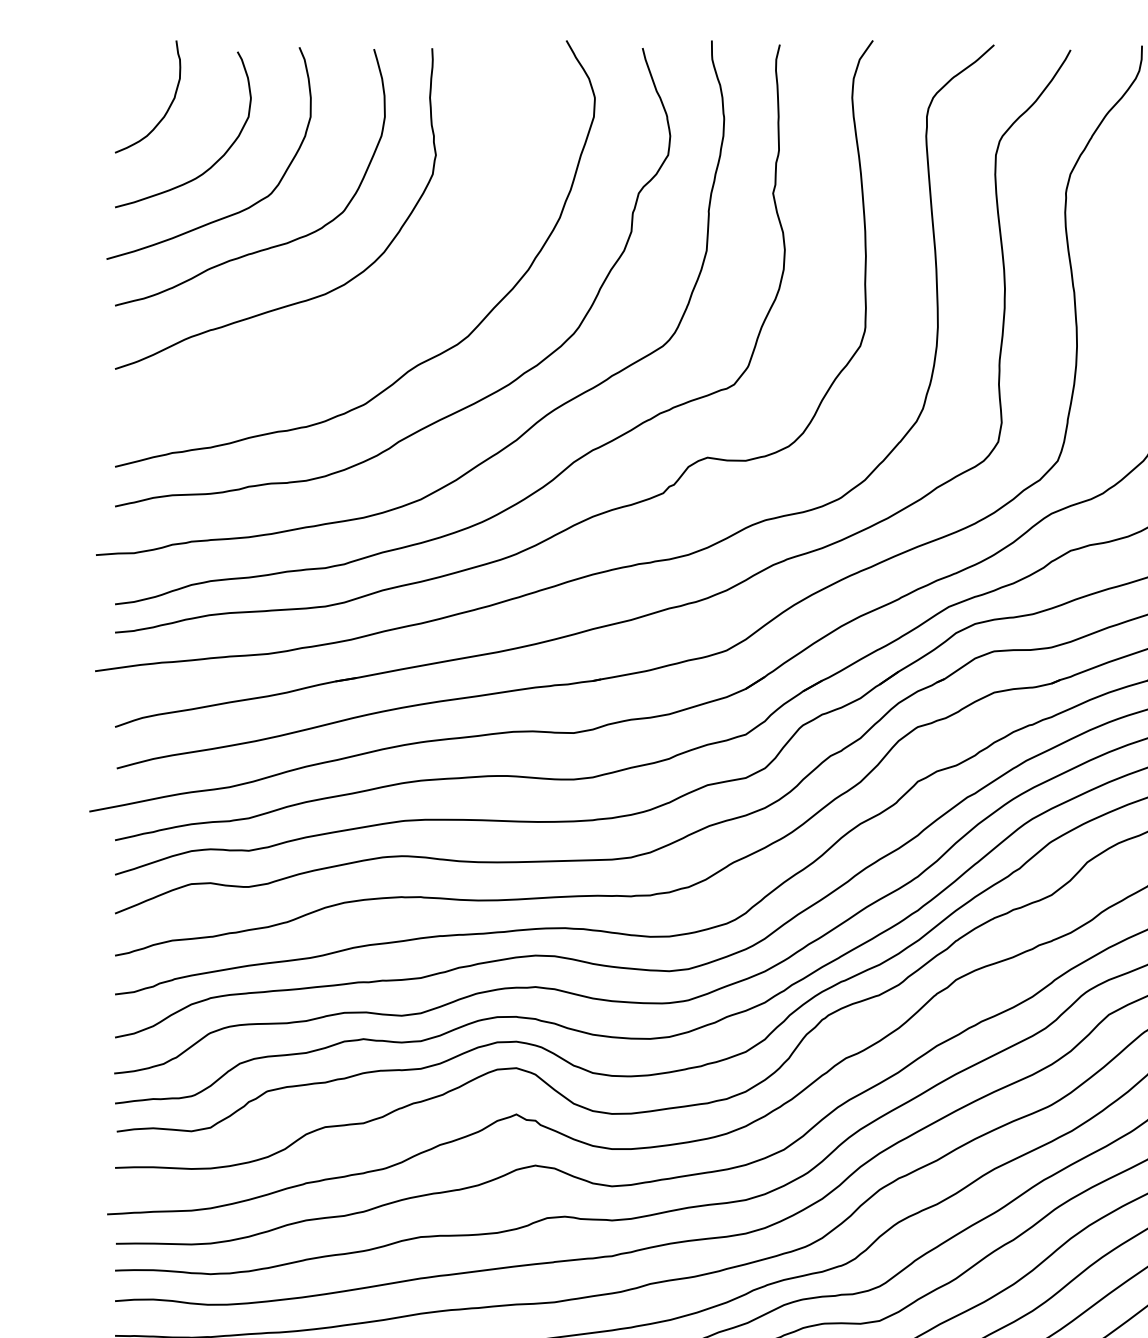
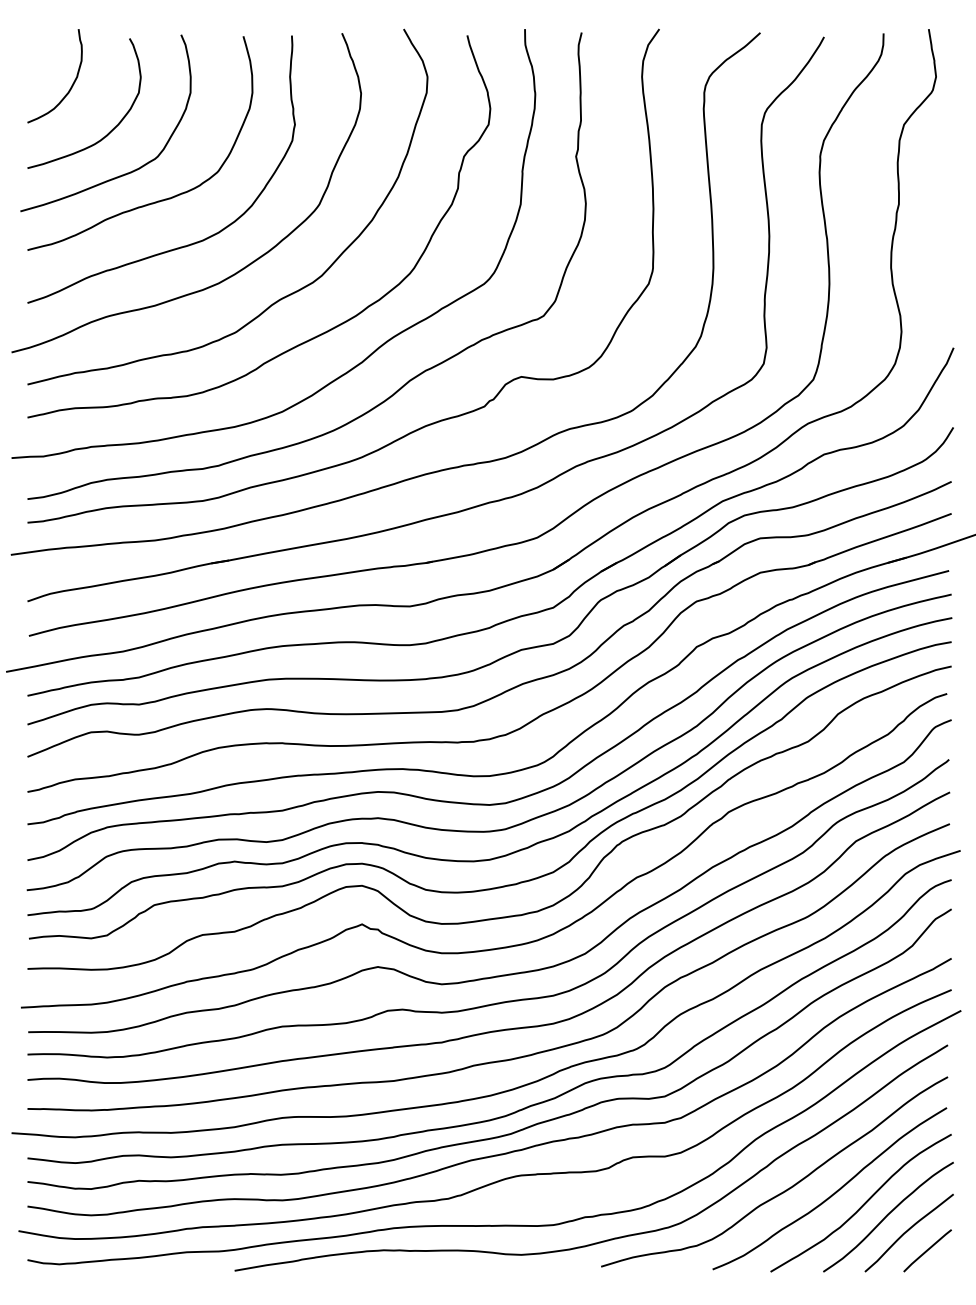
curve: (368, 330) -> (238, 270), added

